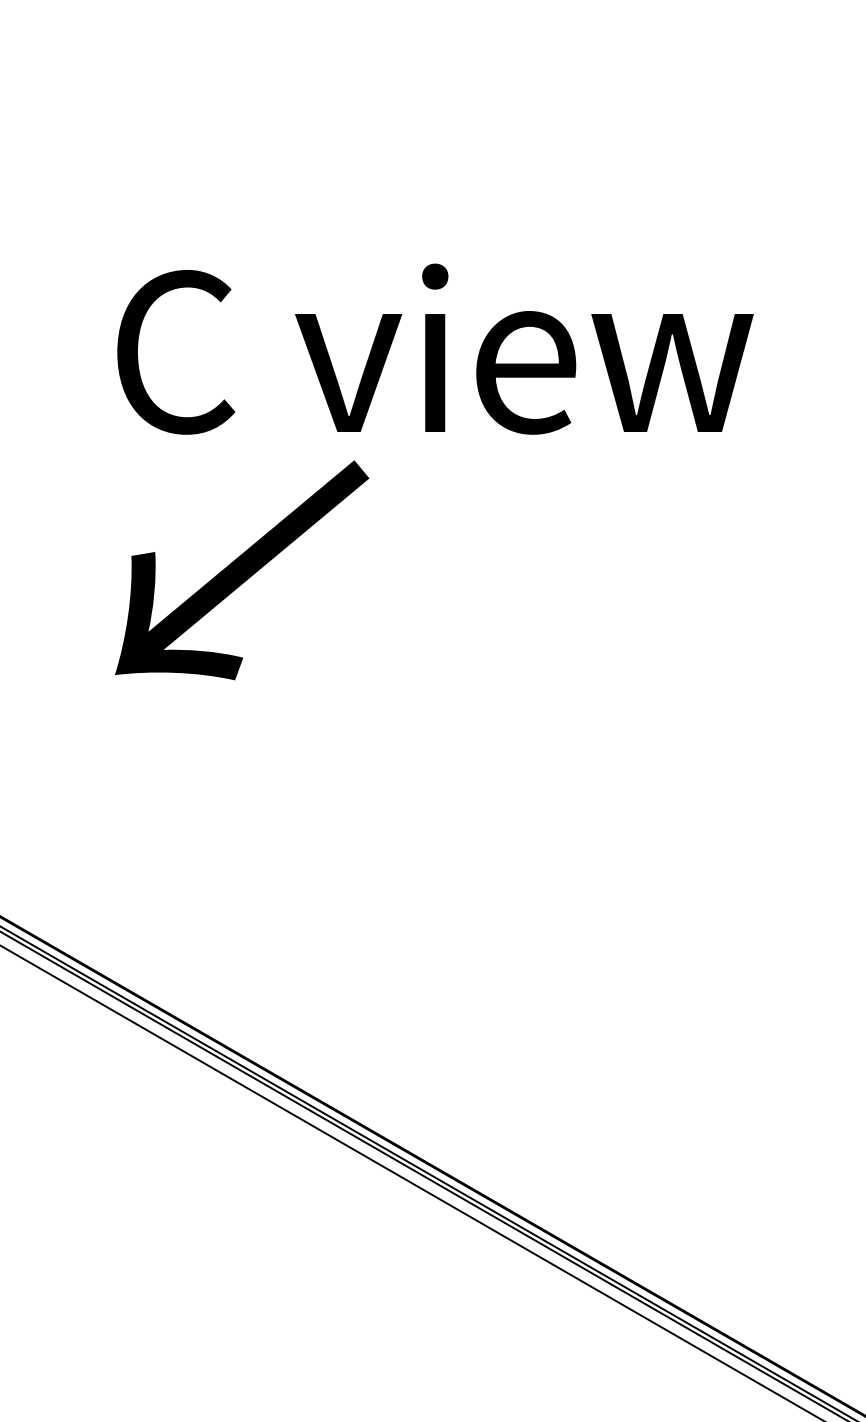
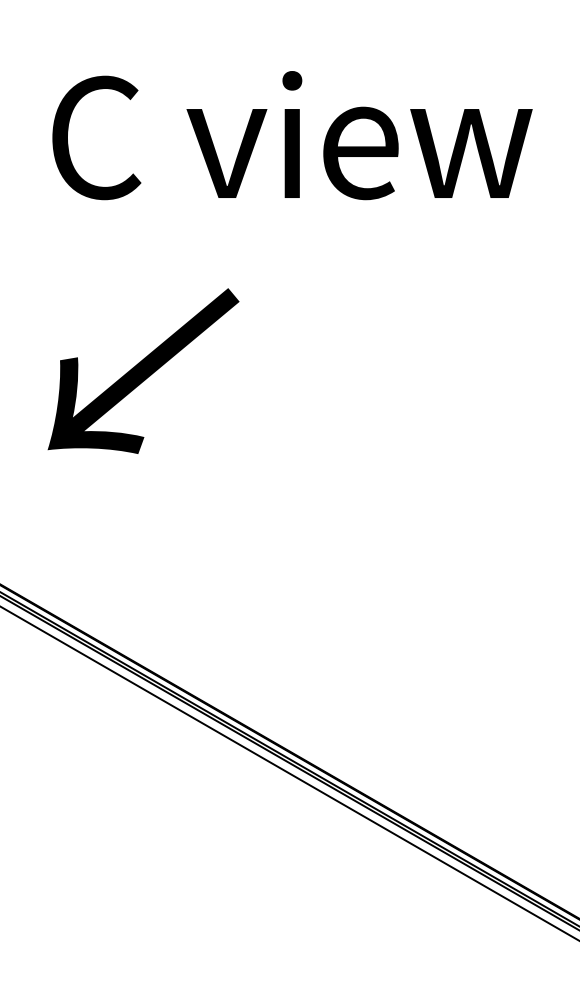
text: (242, 570) -> (143, 371), moved

